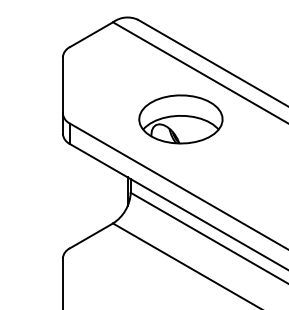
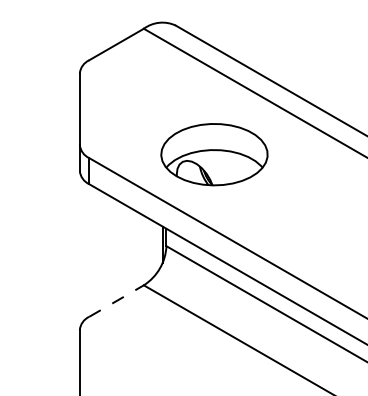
part: (180, 119) -> (214, 154), moved
line: (91, 236) -> (116, 301), solid -> dashed

